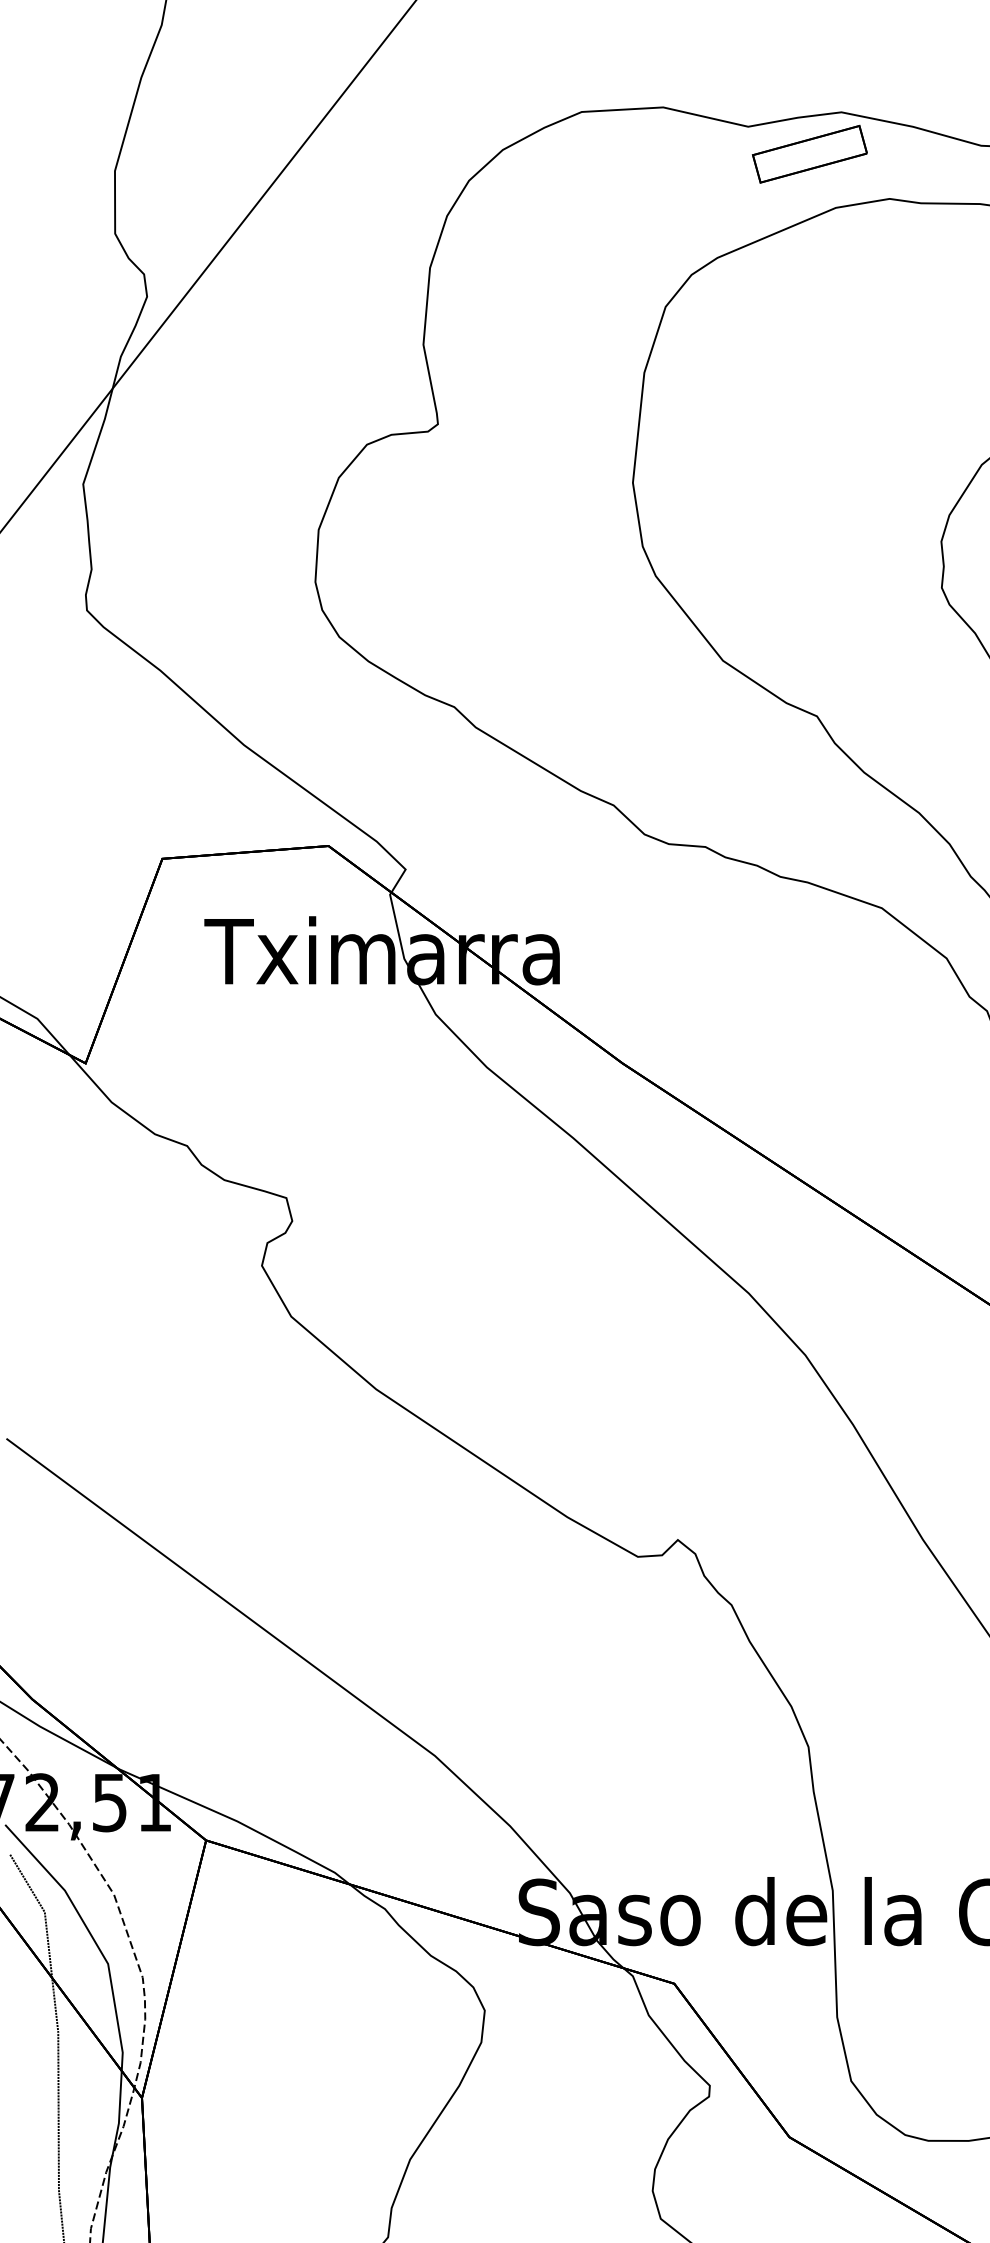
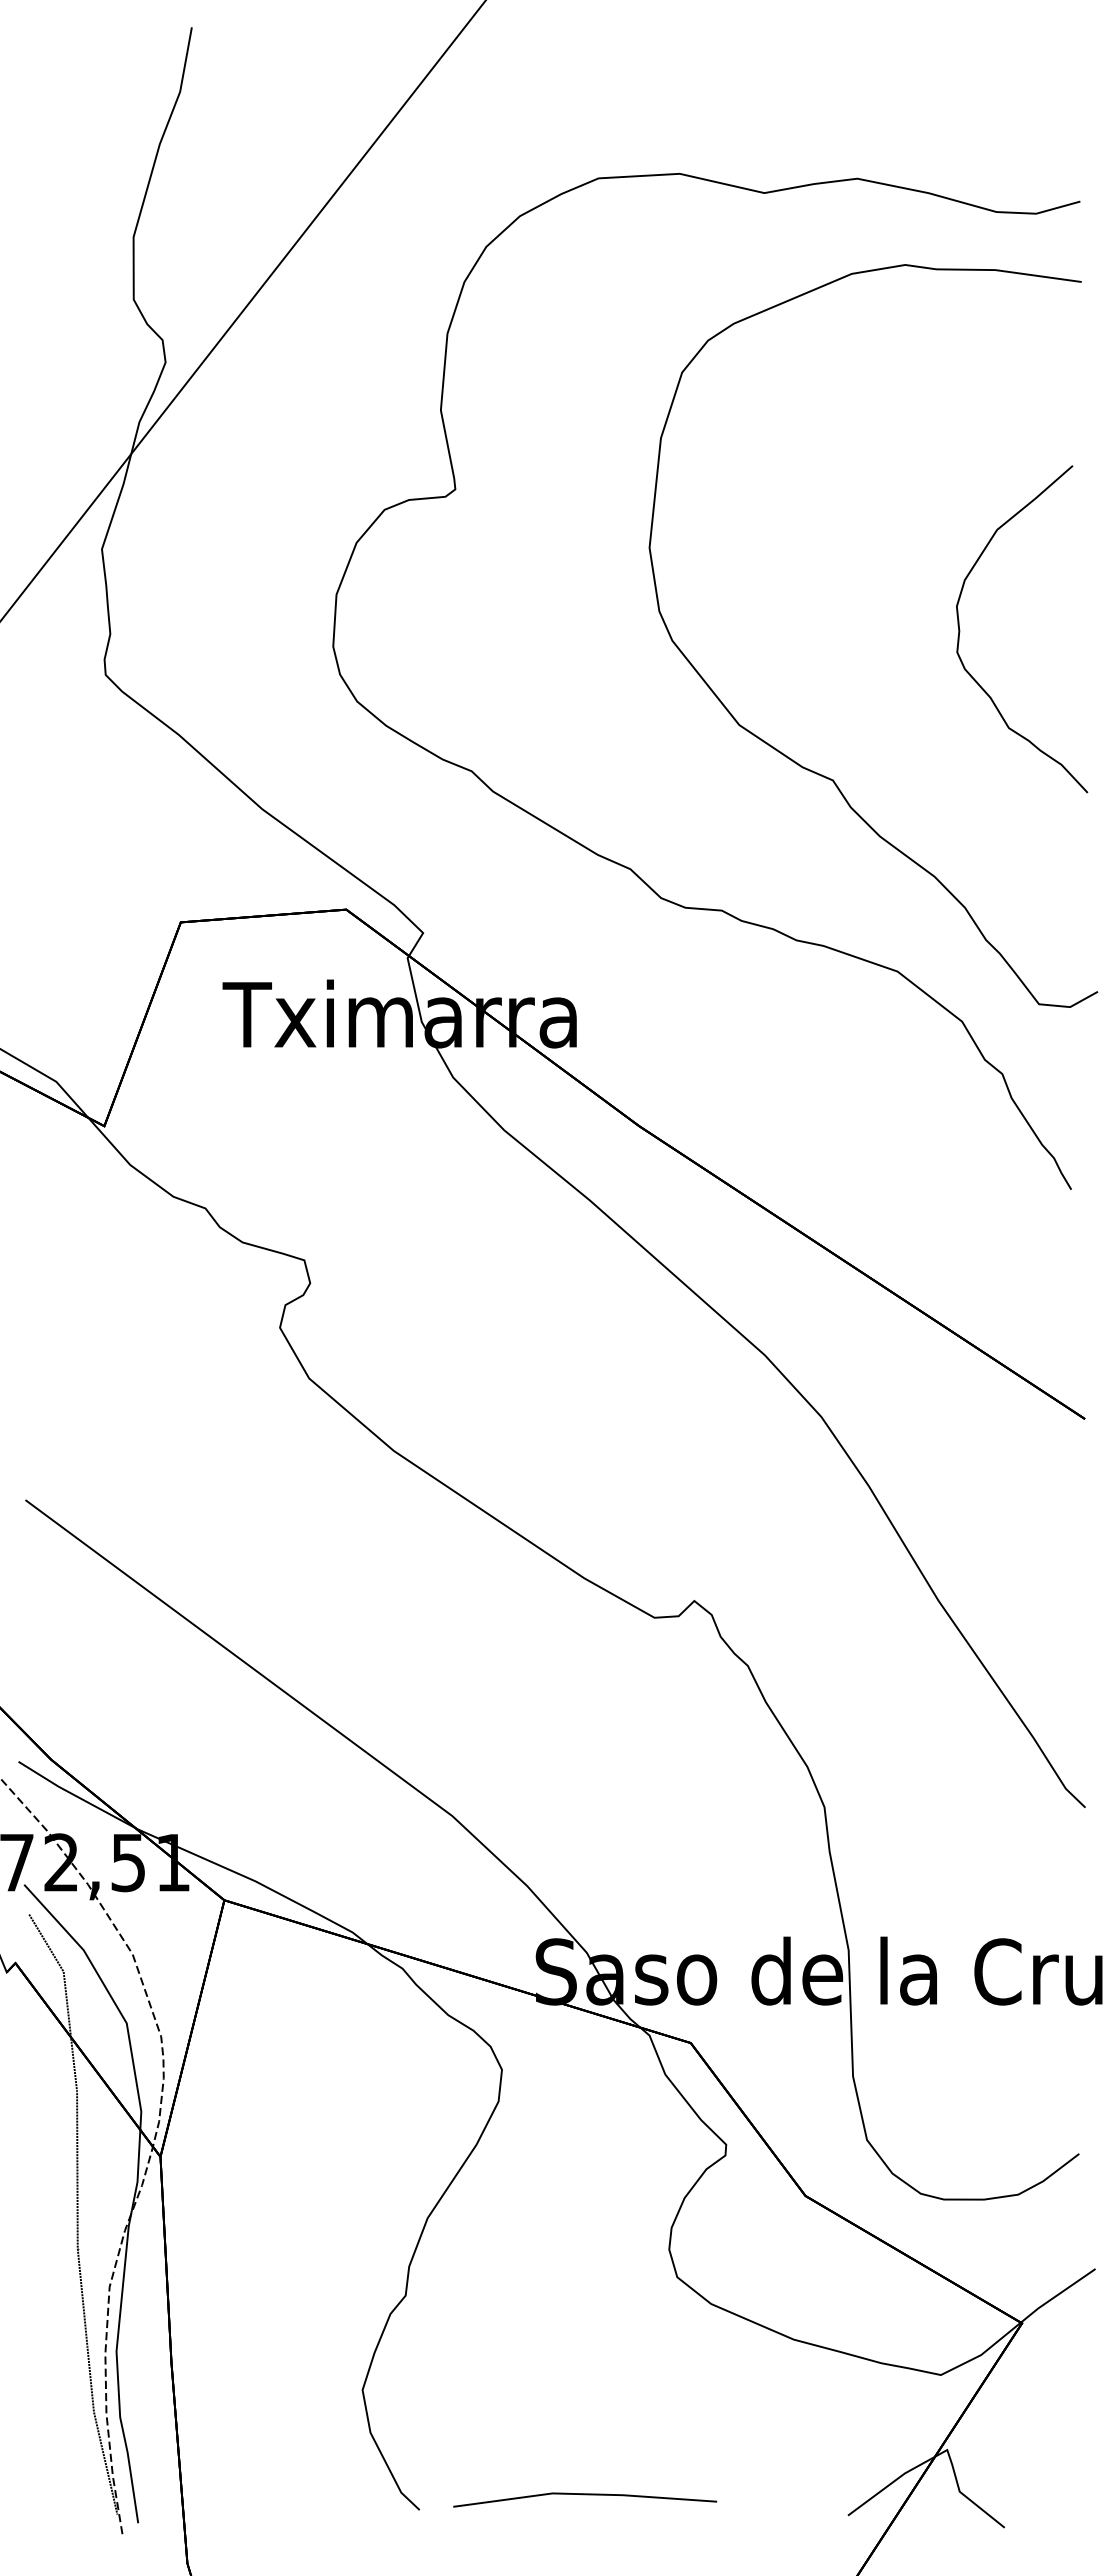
part: (809, 154) -> (825, 220), removed

